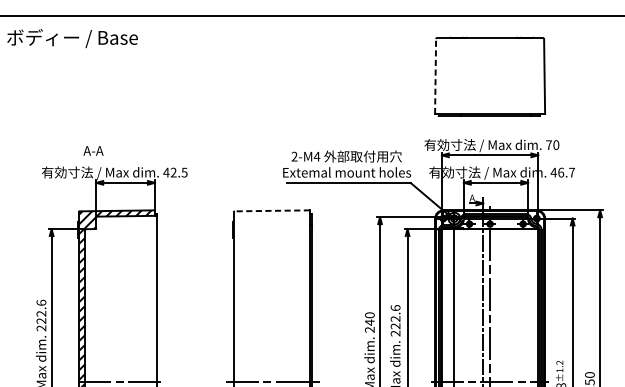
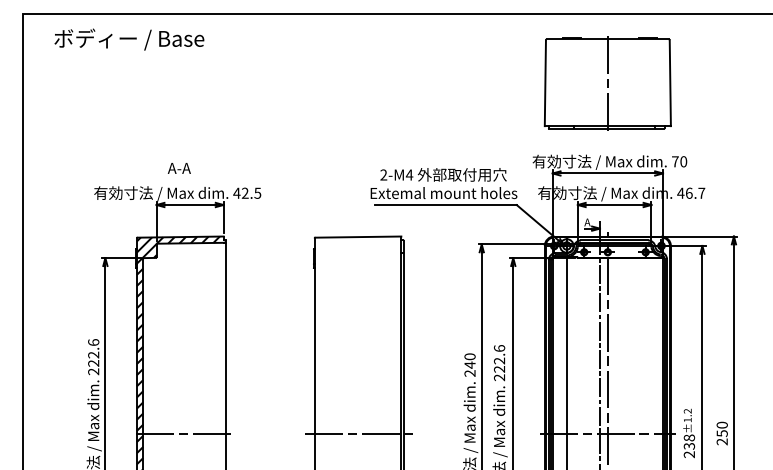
line: (489, 75) -> (607, 82), added
line: (435, 76) -> (545, 83), dashed -> solid
text: (92, 151) -> (178, 168), moved
line: (272, 211) -> (358, 237), dashed -> solid

